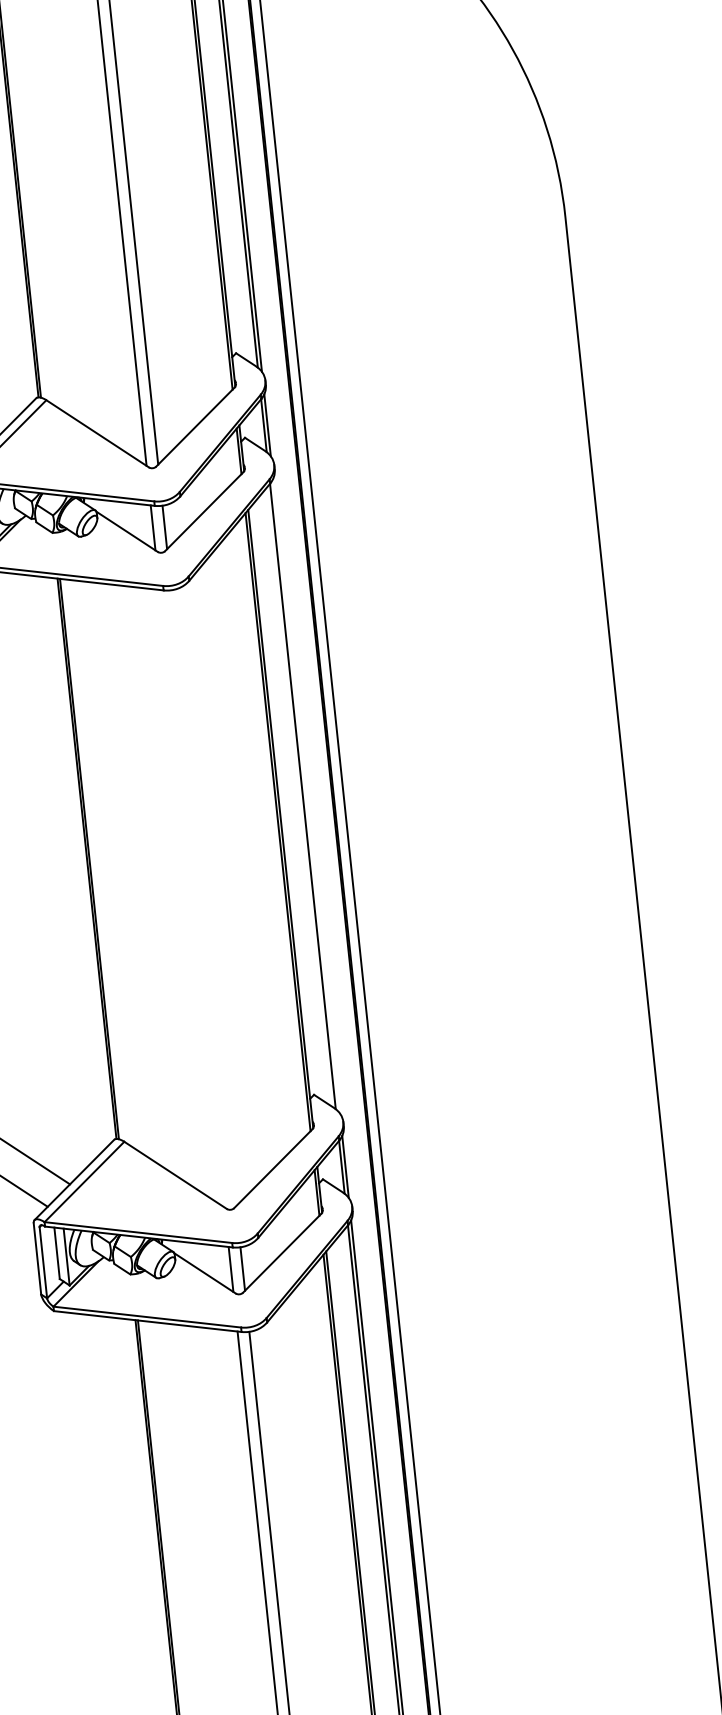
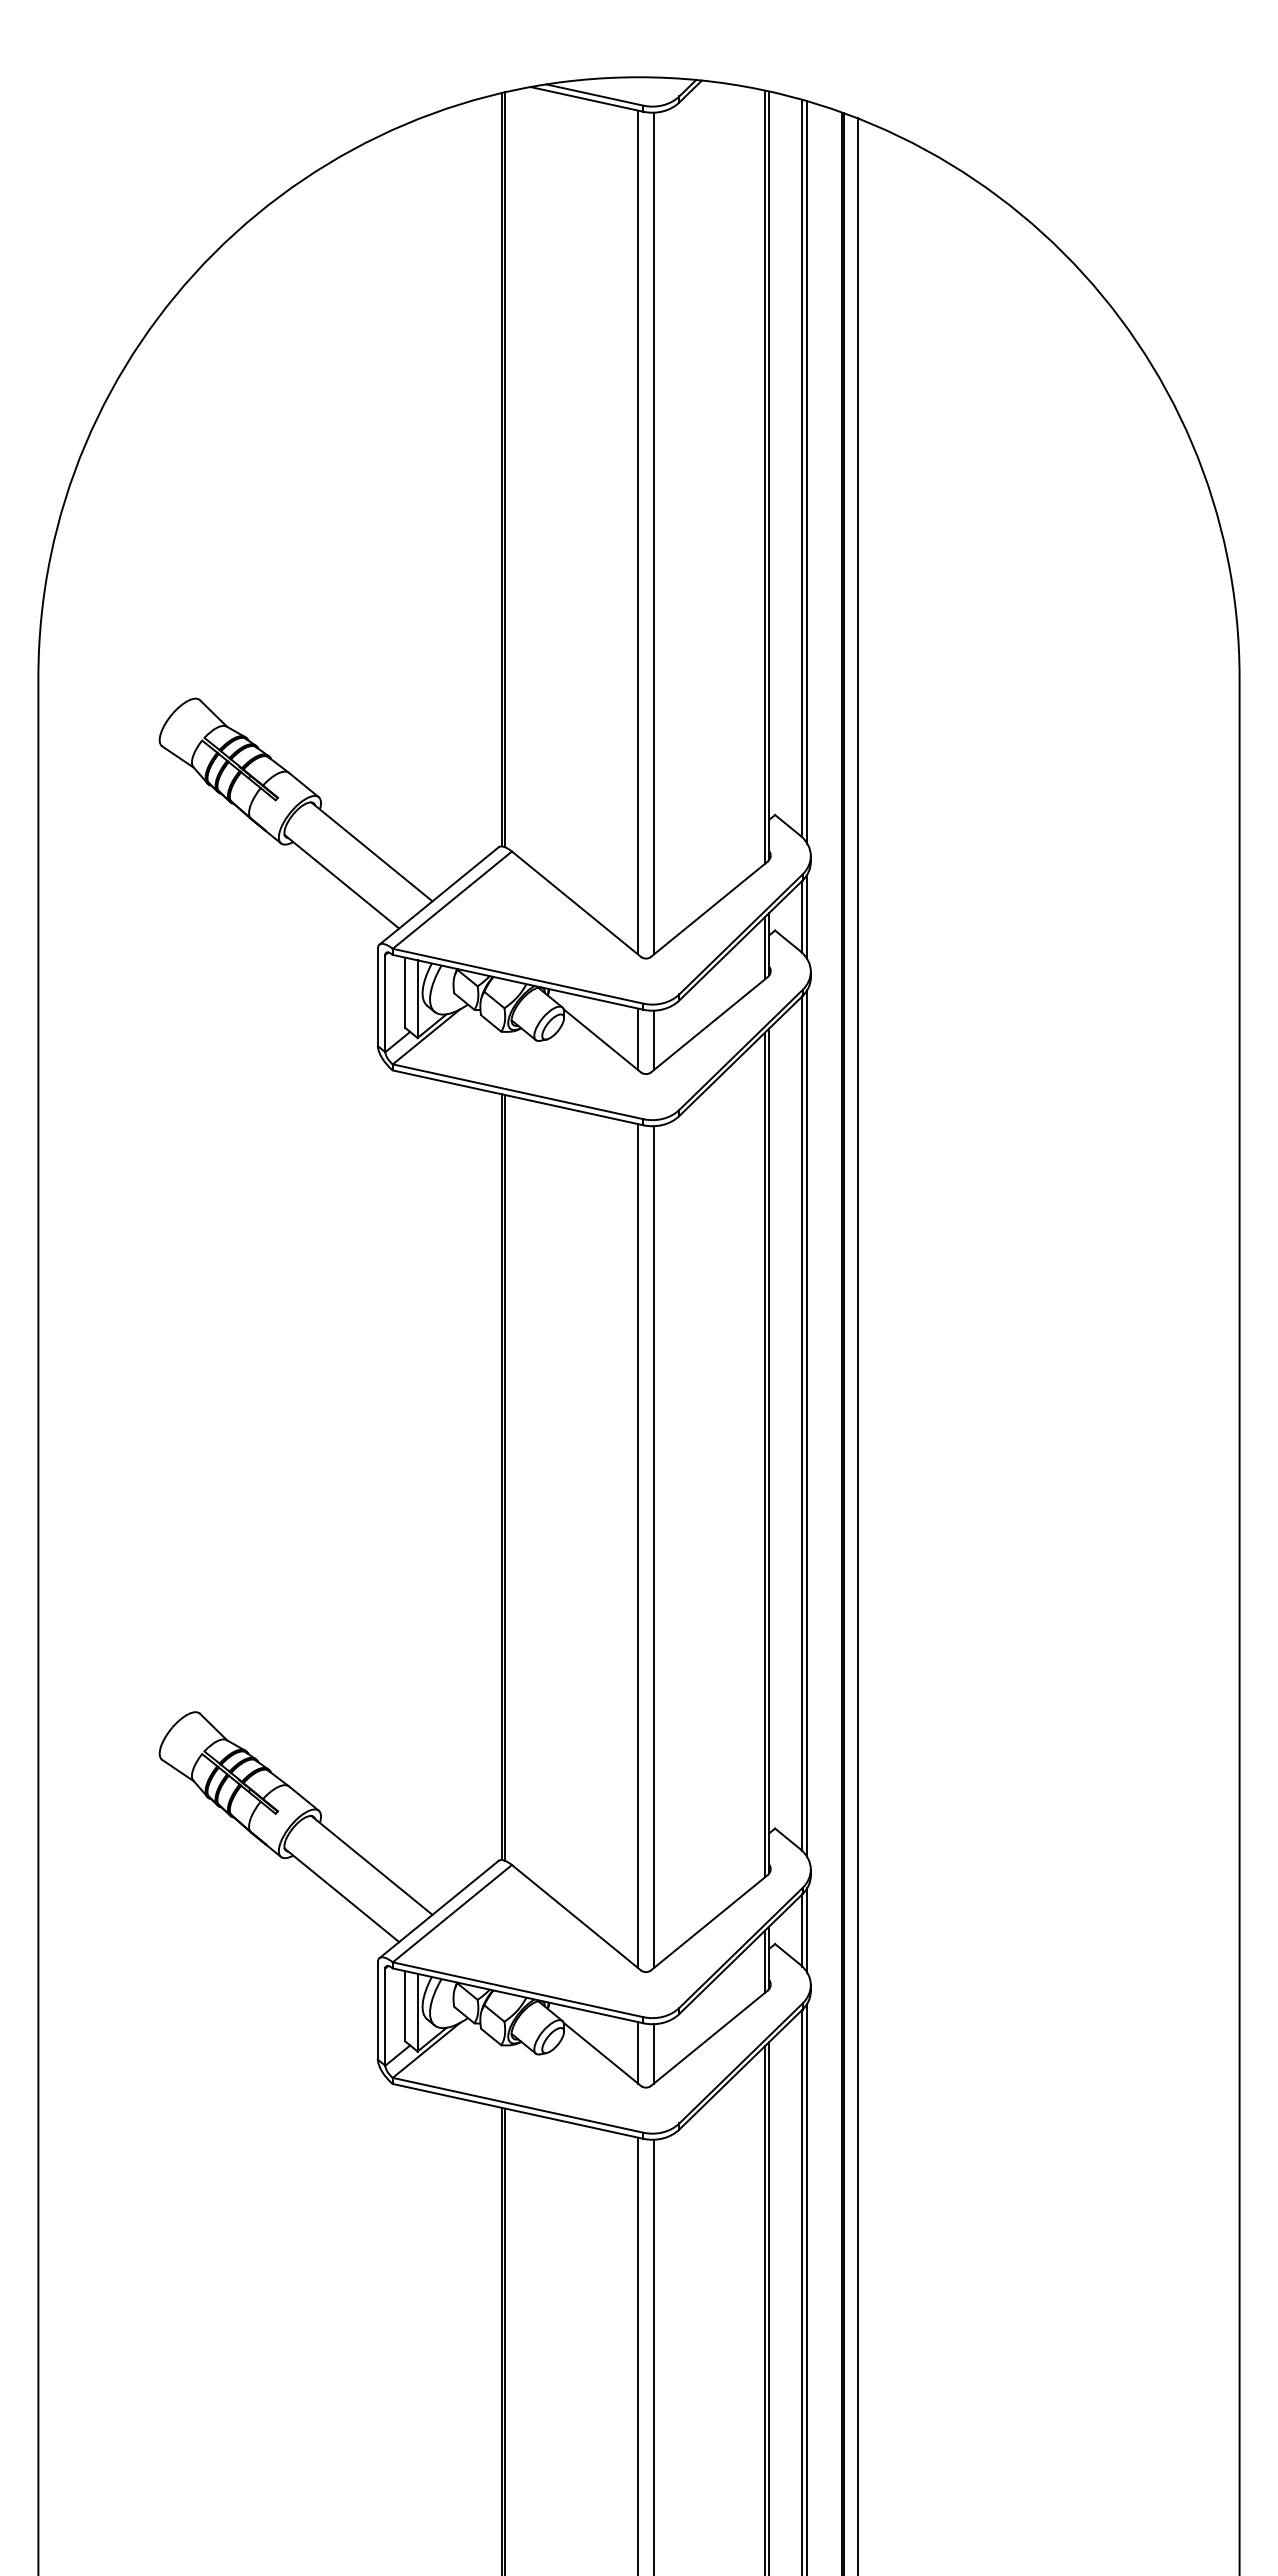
line: (306, 795) -> (807, 1423), added
line: (192, 898) -> (638, 1546), added
line: (203, 898) -> (653, 1547), added

